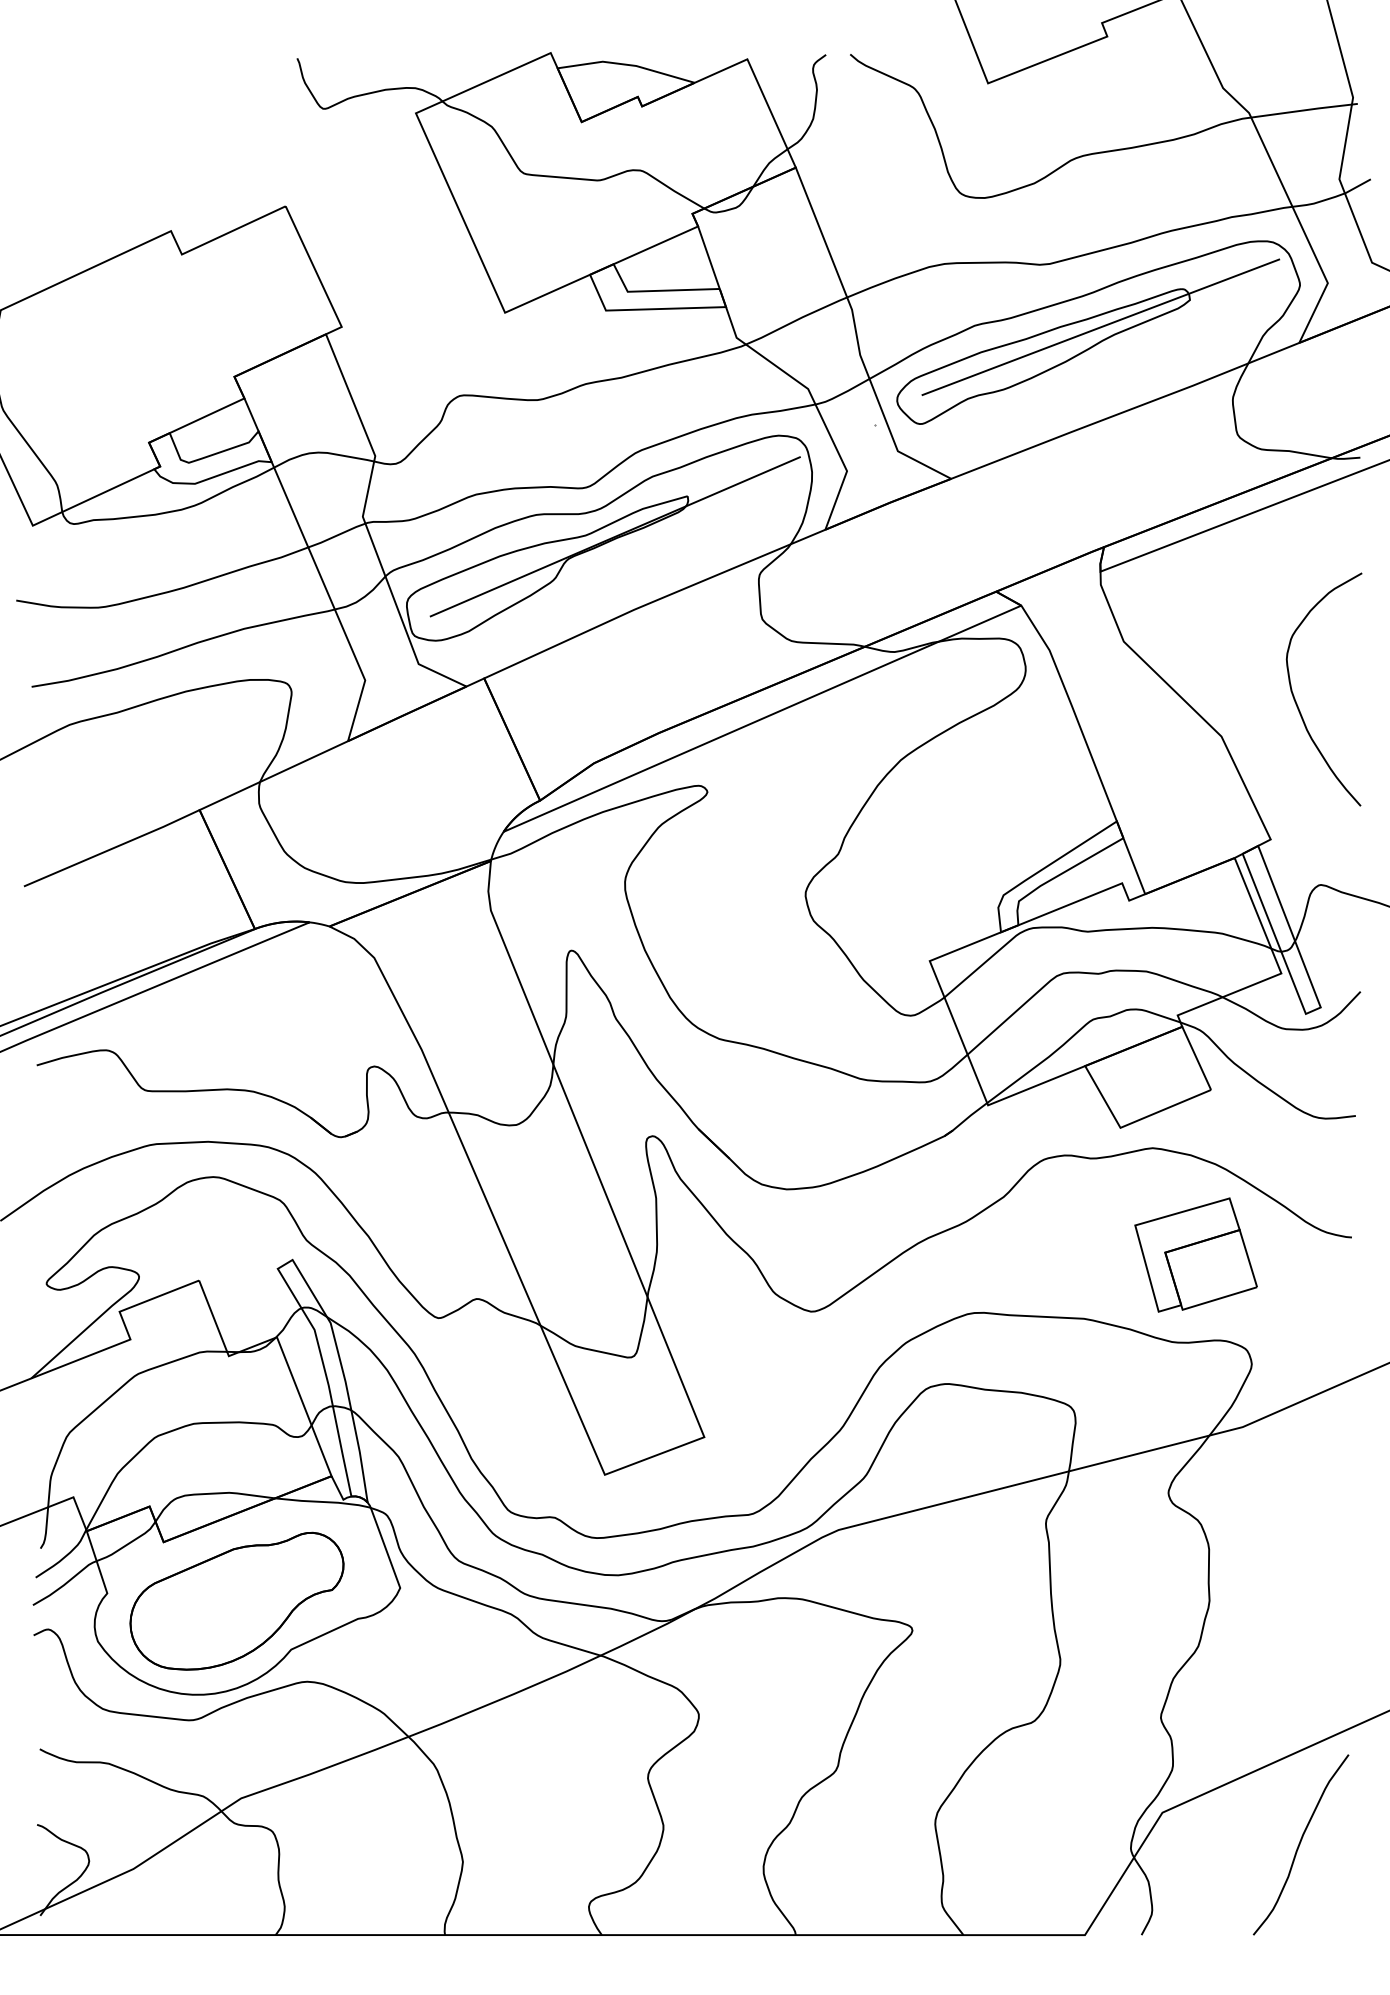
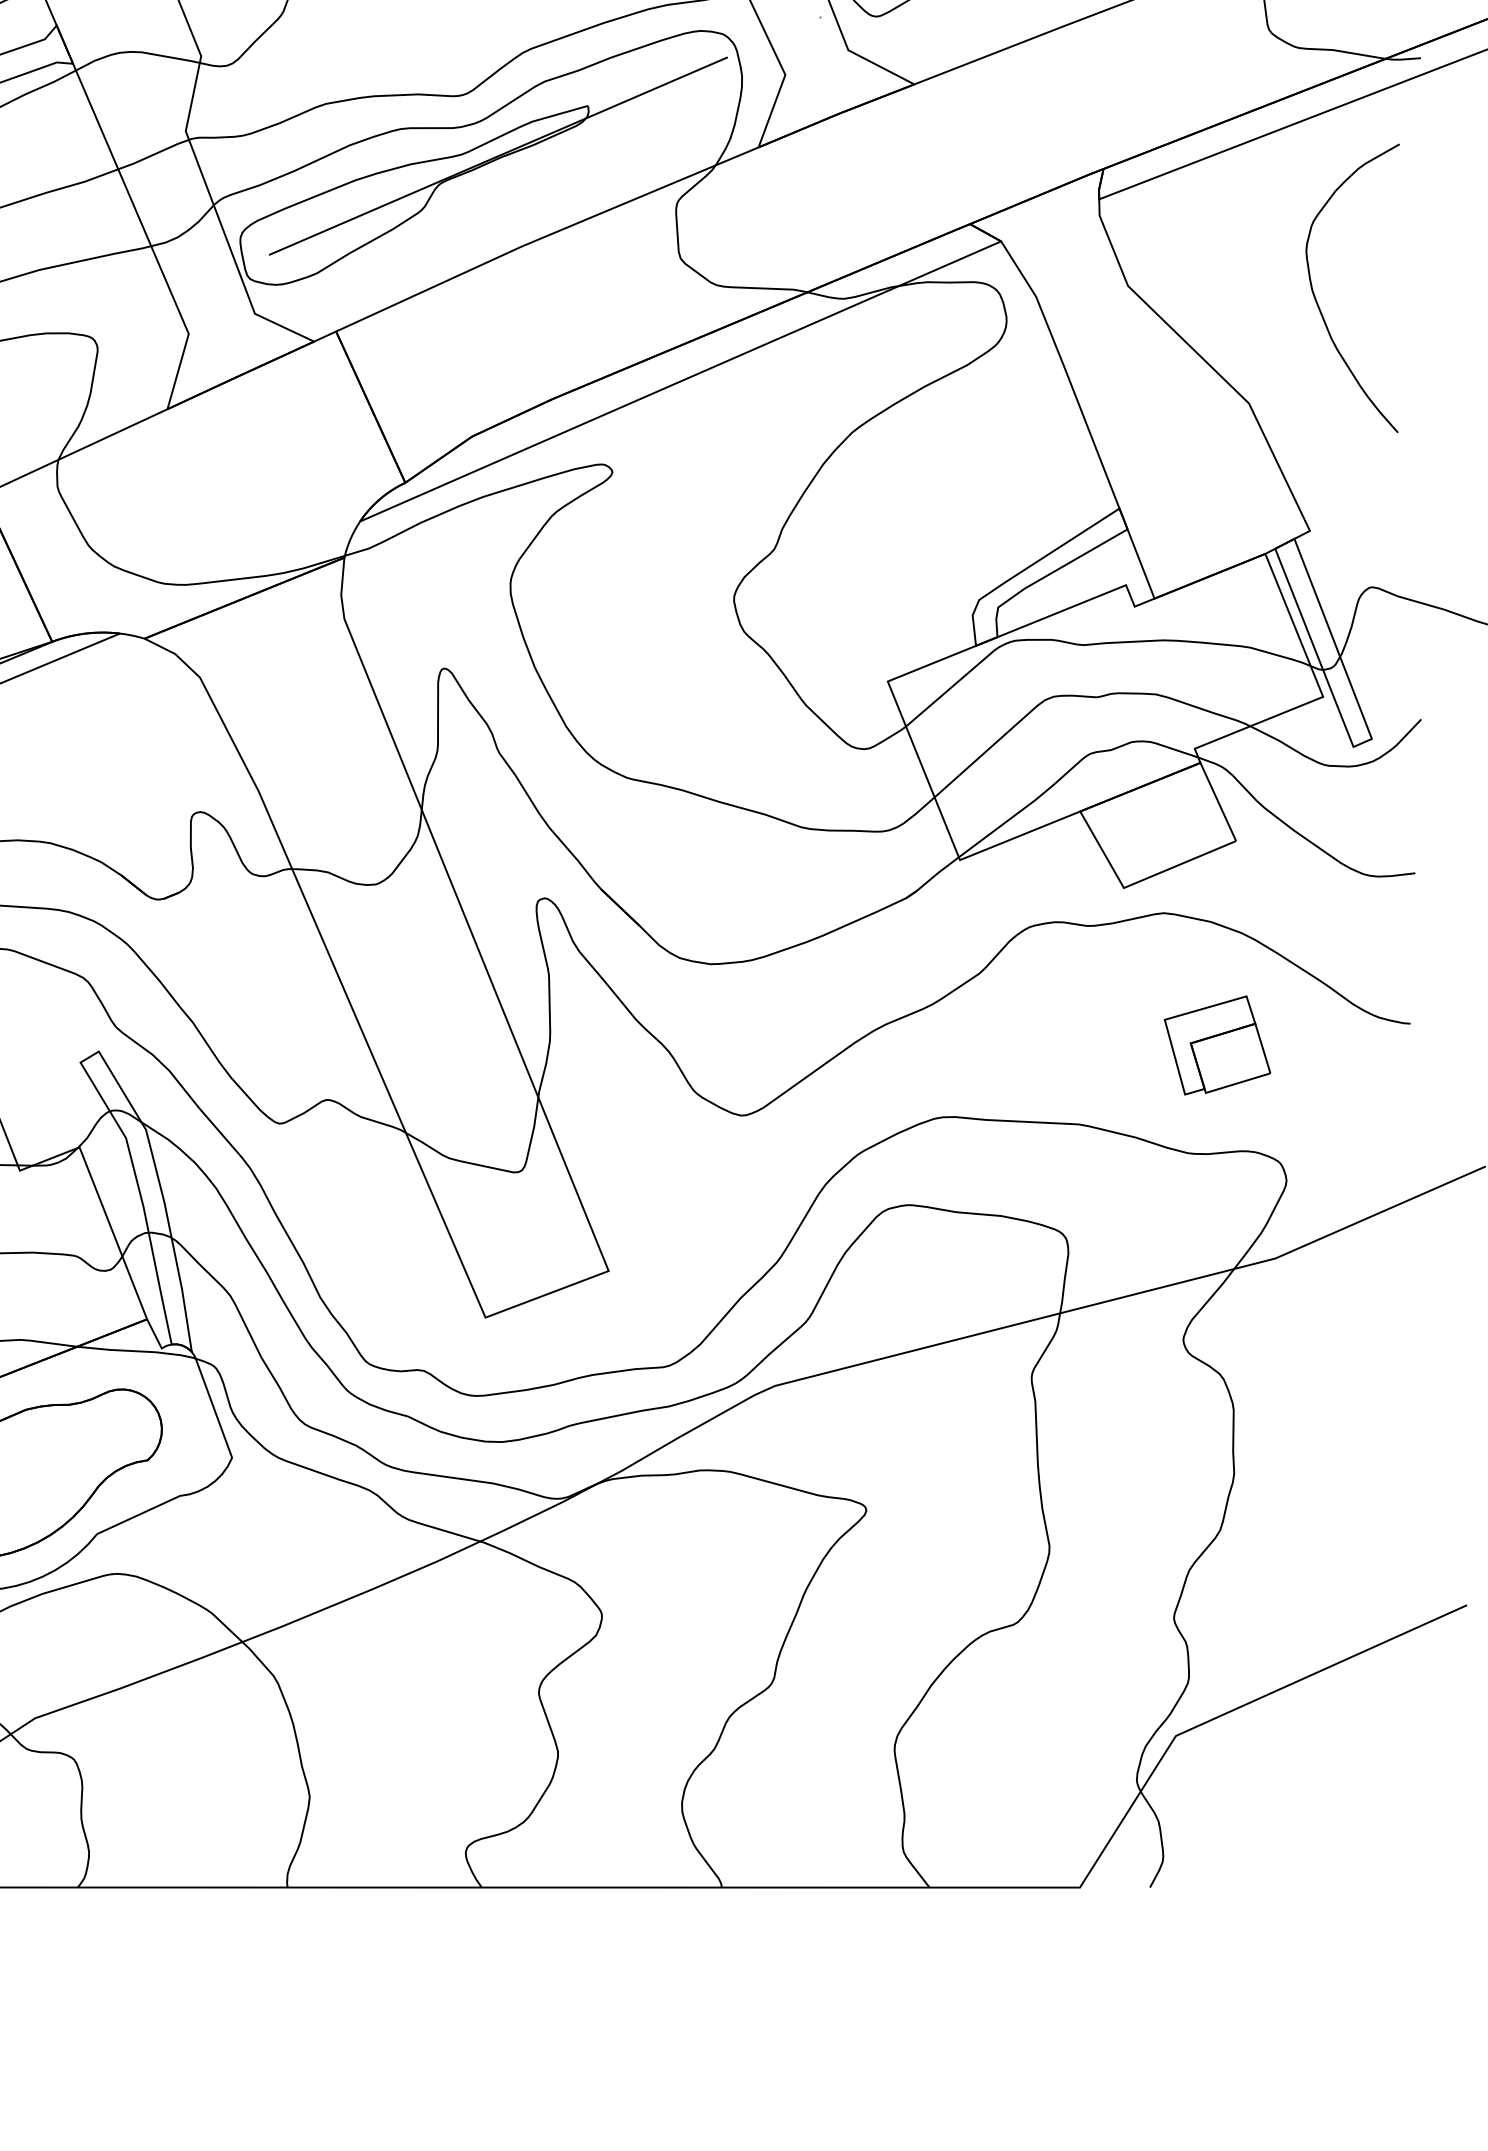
curve: (1295, 698) -> (1317, 299), moved
part: (1195, 1254) -> (1216, 1044), size x0.7
curve: (1300, 1844) -> (1346, 1775), removed

